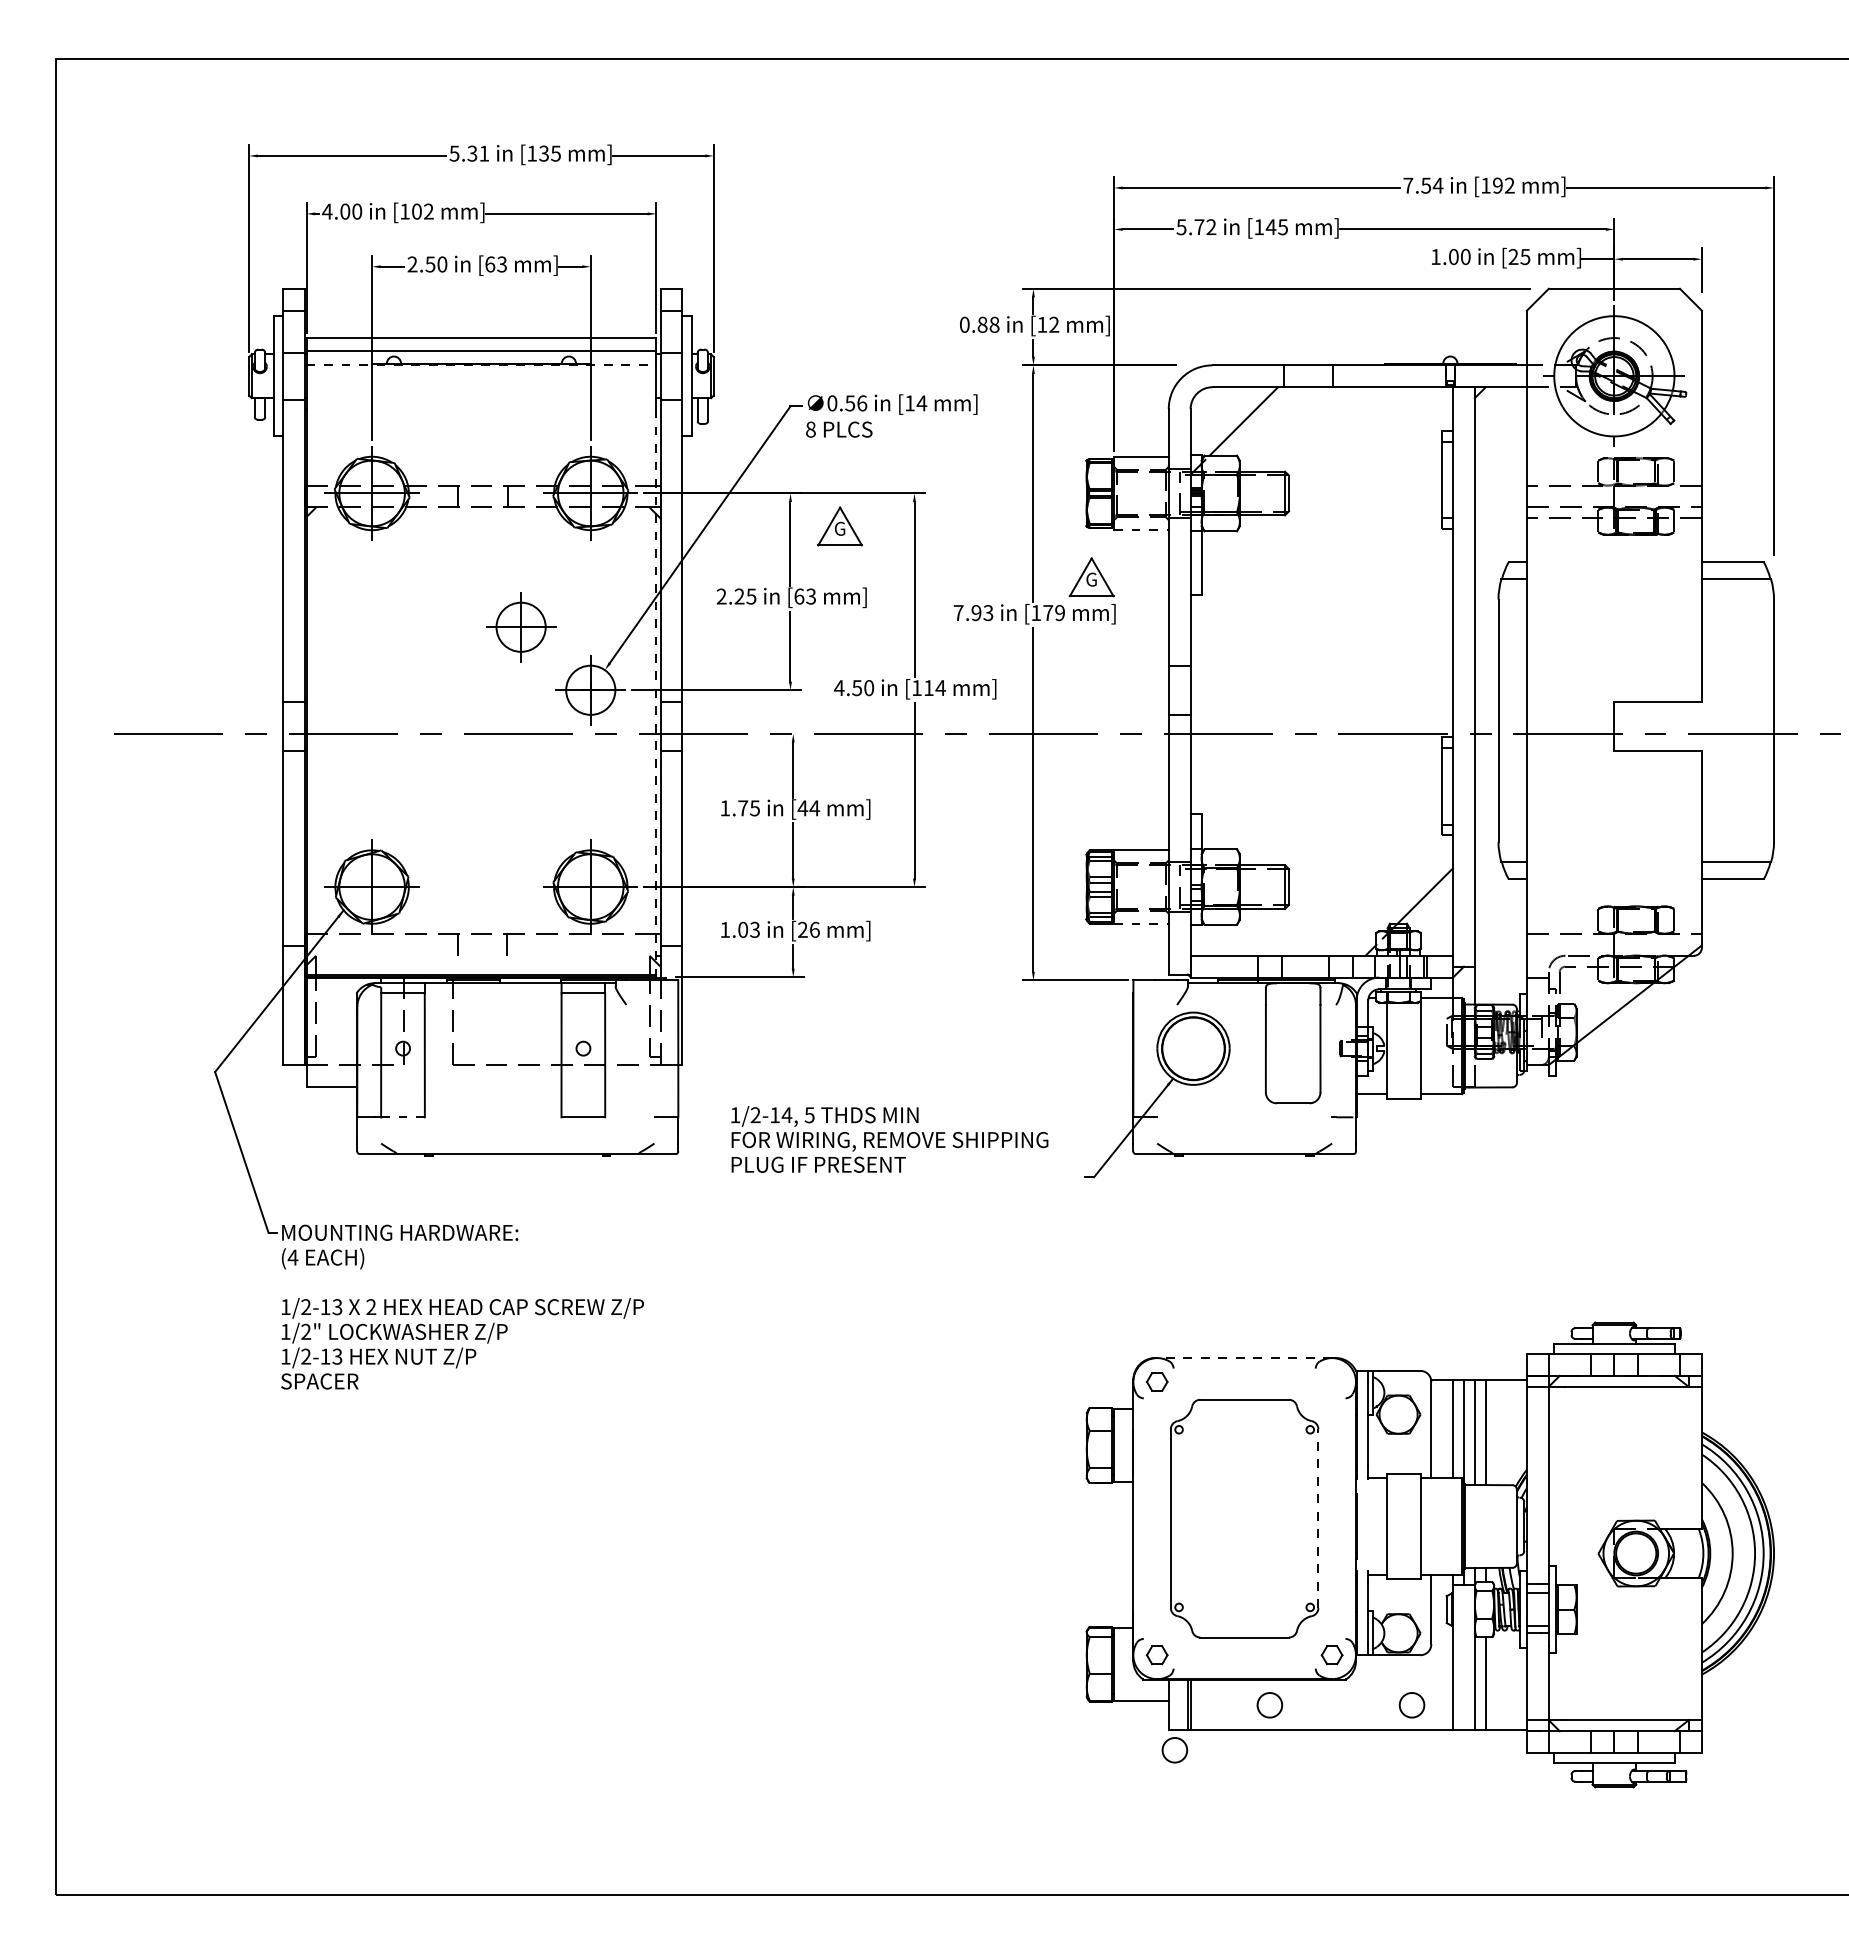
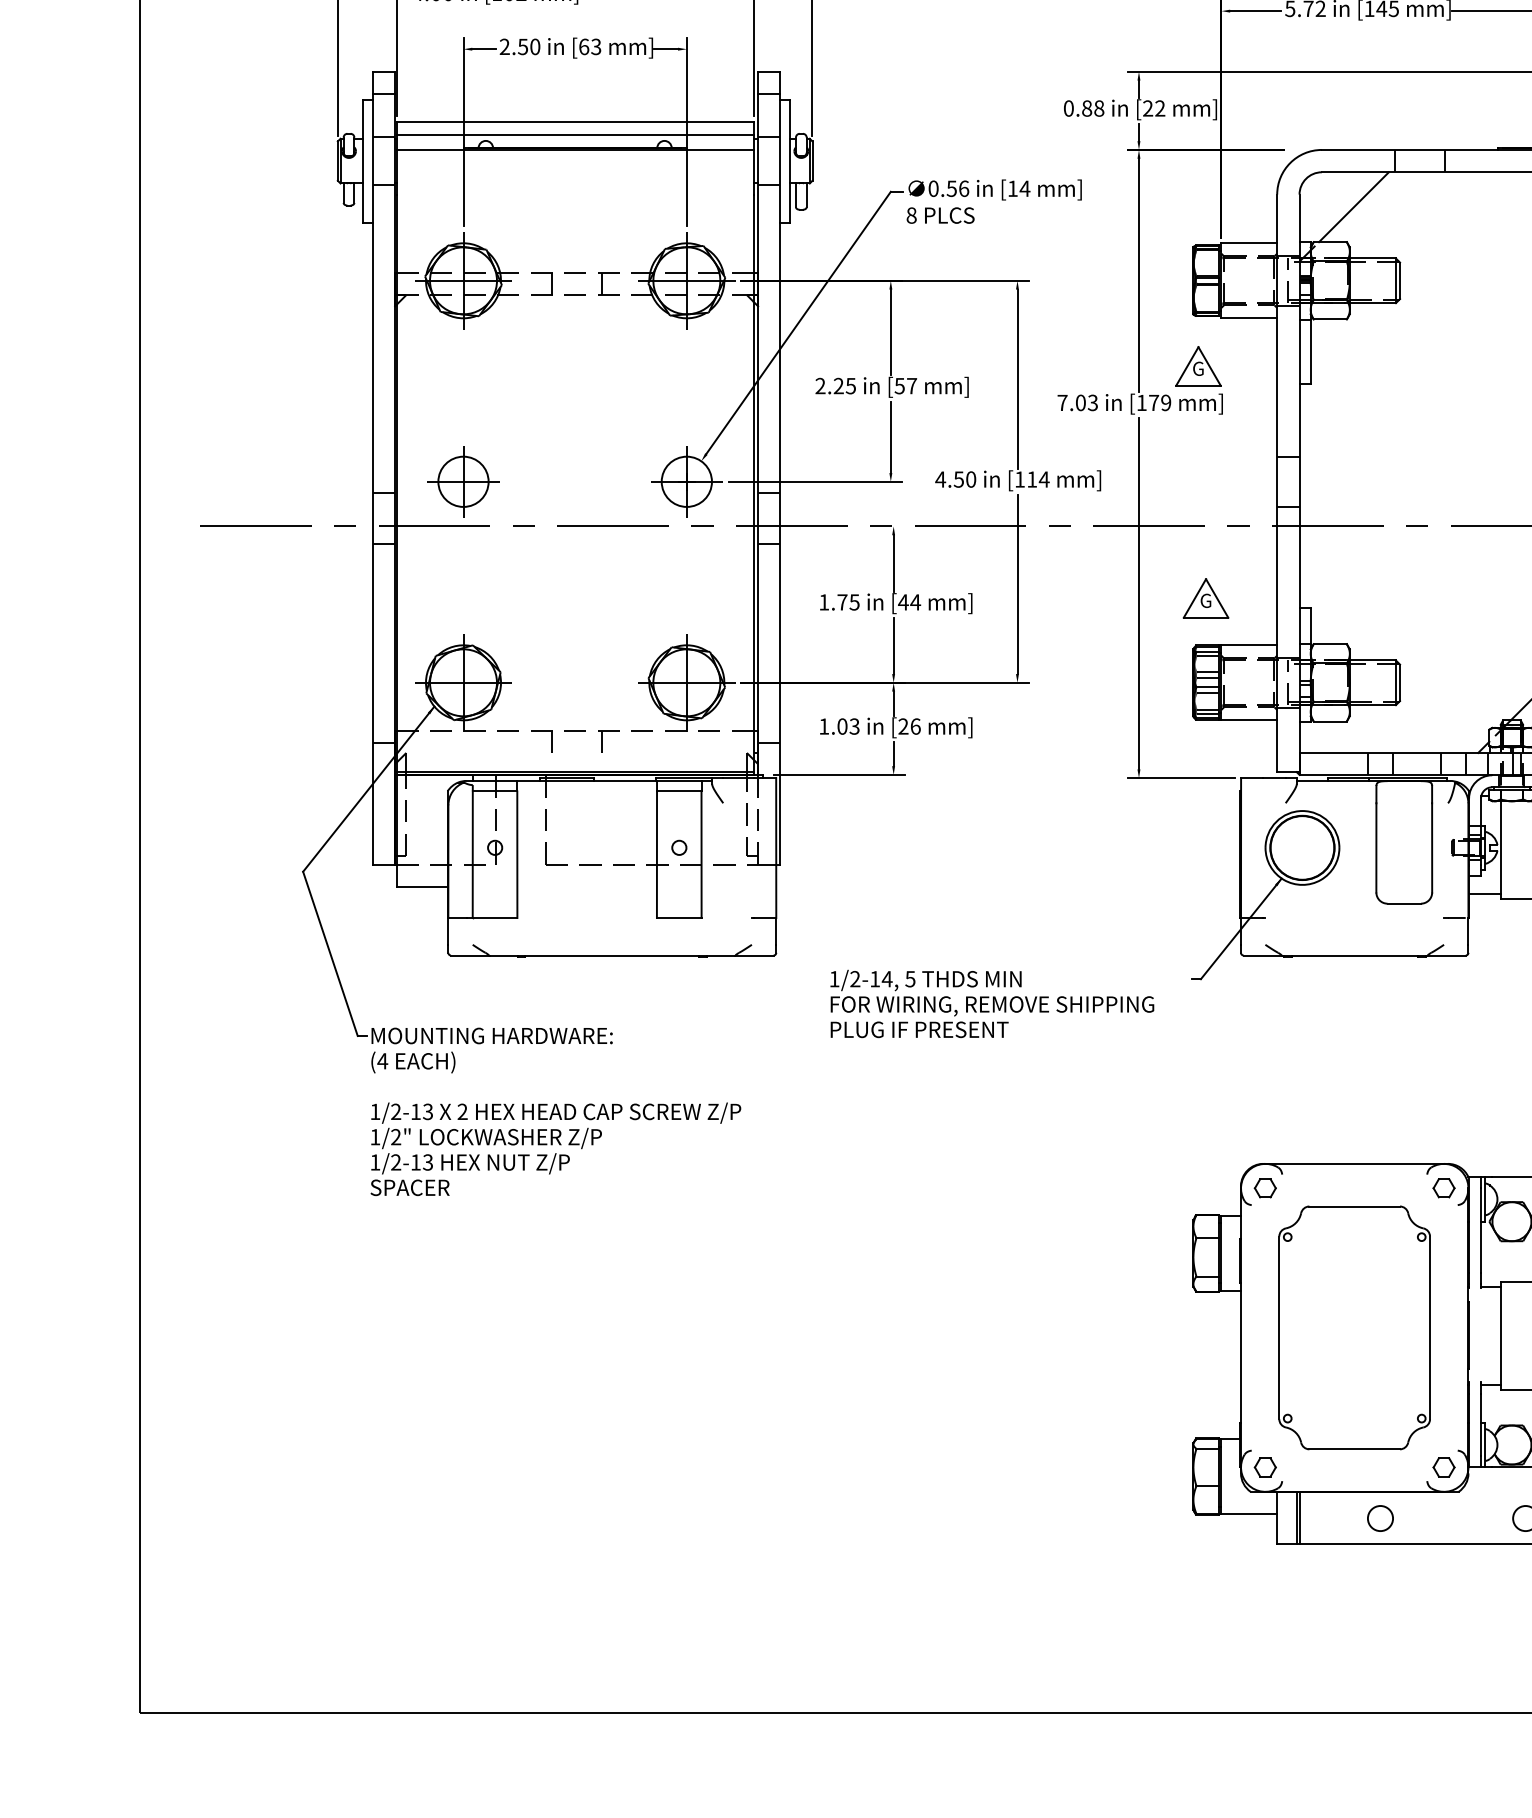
text: (1042, 324) -> (1148, 108), [12 -> [22
line: (481, 365) -> (575, 150), dashed -> solid
part: (839, 526) -> (1205, 598), moved
line: (1141, 530) -> (1249, 318), dashed -> solid
text: (805, 596) -> (906, 386), [63 -> [57
text: (976, 613) -> (1080, 403), 7.93 -> 7.03
part: (521, 627) -> (463, 482), moved
line: (656, 691) -> (753, 483), dashed -> solid
line: (1141, 923) -> (1249, 720), dashed -> solid
line: (403, 1117) -> (495, 918), dashed -> solid
text: (889, 1139) -> (991, 1003), moved
line: (1244, 1358) -> (1354, 1164), dashed -> solid
part: (1331, 1381) -> (1443, 1187), added
line: (1318, 1518) -> (1430, 1327), dashed -> solid
circle: (1174, 1750) -> (1283, 1564), removed

